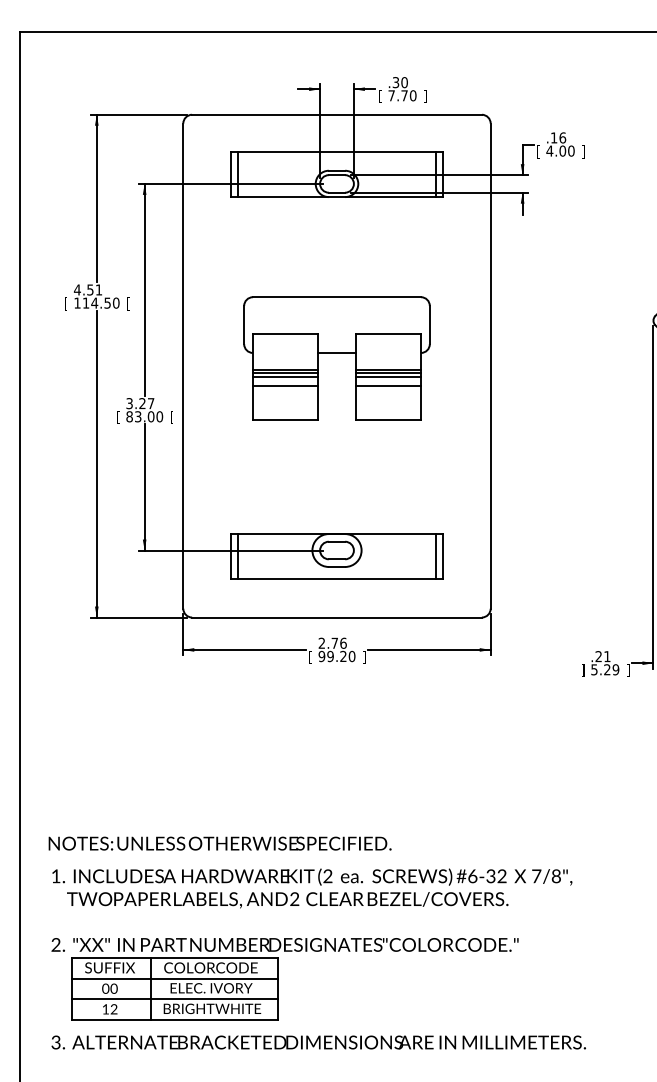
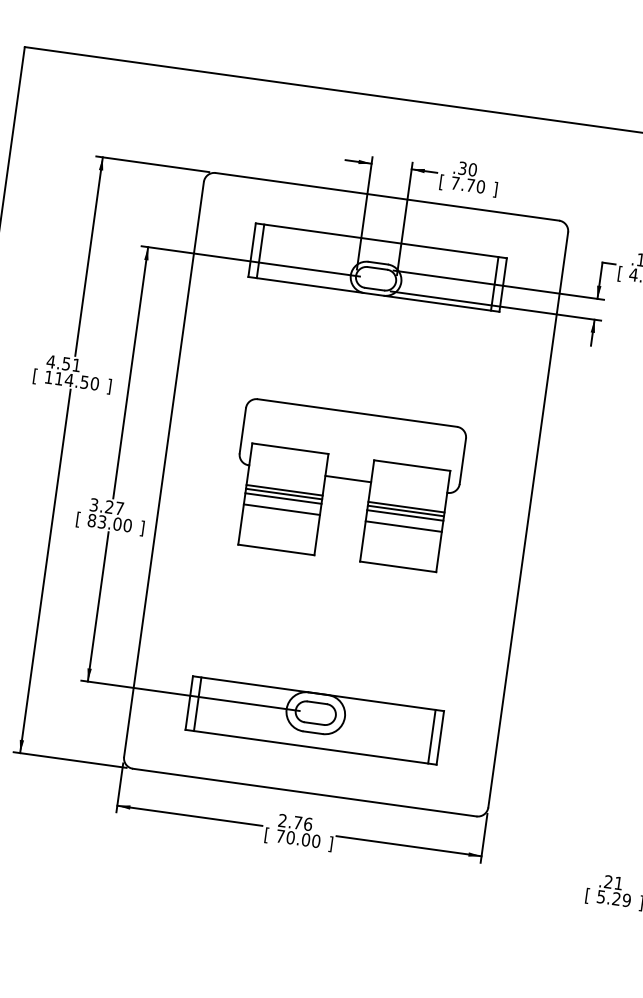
text: (128, 303) -> (109, 386), [ -> ]
text: (172, 417) -> (142, 528), [ -> ]
text: (332, 656) -> (293, 838), 99.20 -> 70.00
text: (583, 670) -> (588, 895), ] -> [

